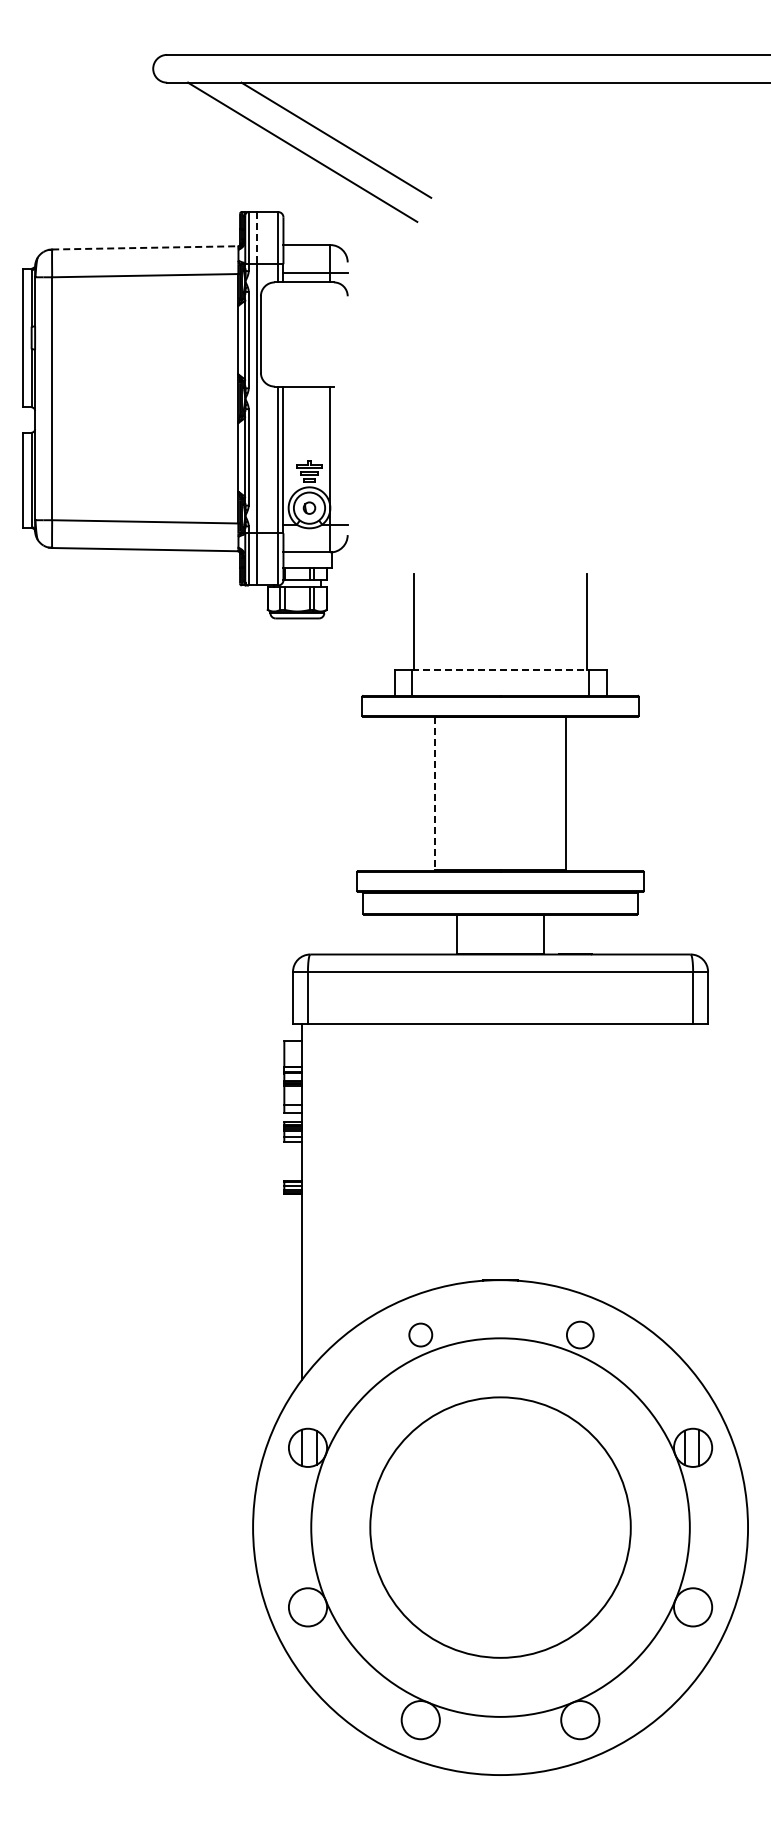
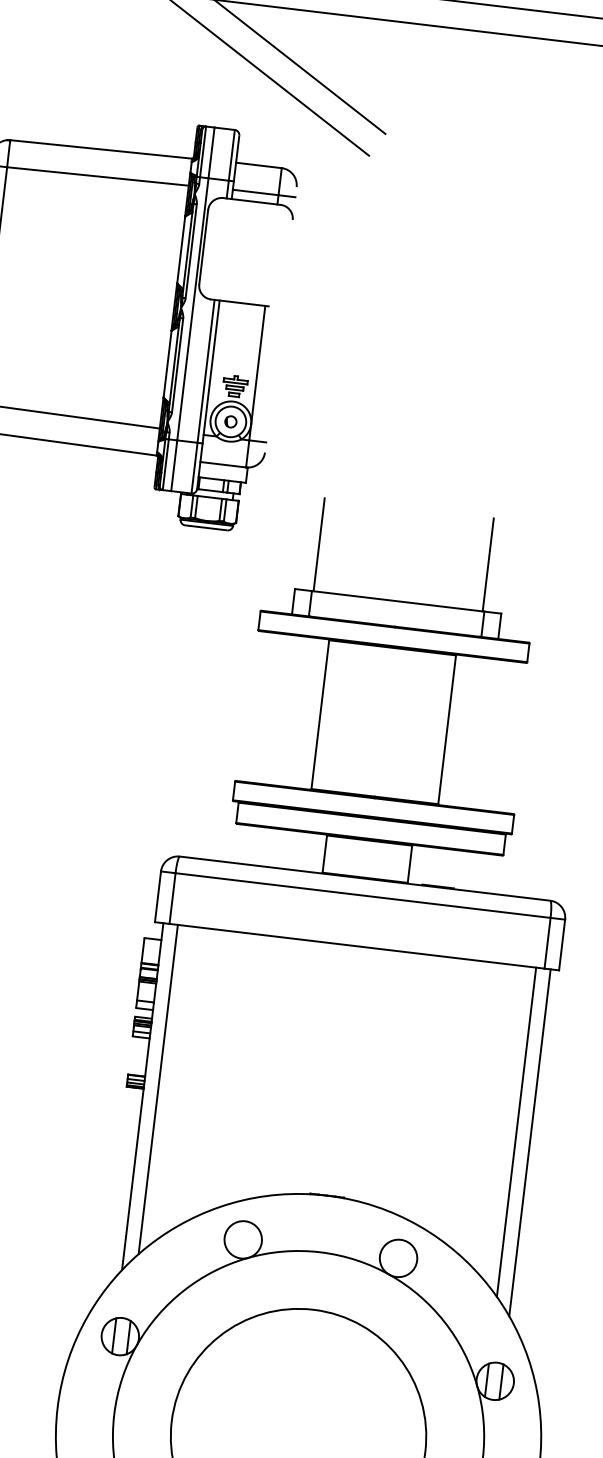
line: (257, 238) -> (211, 153), dashed -> solid
line: (145, 247) -> (101, 149), dashed -> solid
line: (500, 669) -> (398, 601), dashed -> solid
line: (435, 794) -> (320, 715), dashed -> solid
line: (316, 1192) -> (158, 1088), added
line: (684, 1192) -> (516, 1131), added
line: (699, 1201) -> (530, 1142), added
circle: (420, 1334) -> (243, 1239), size x1.67
circle: (580, 1334) -> (398, 1257), size x1.43

